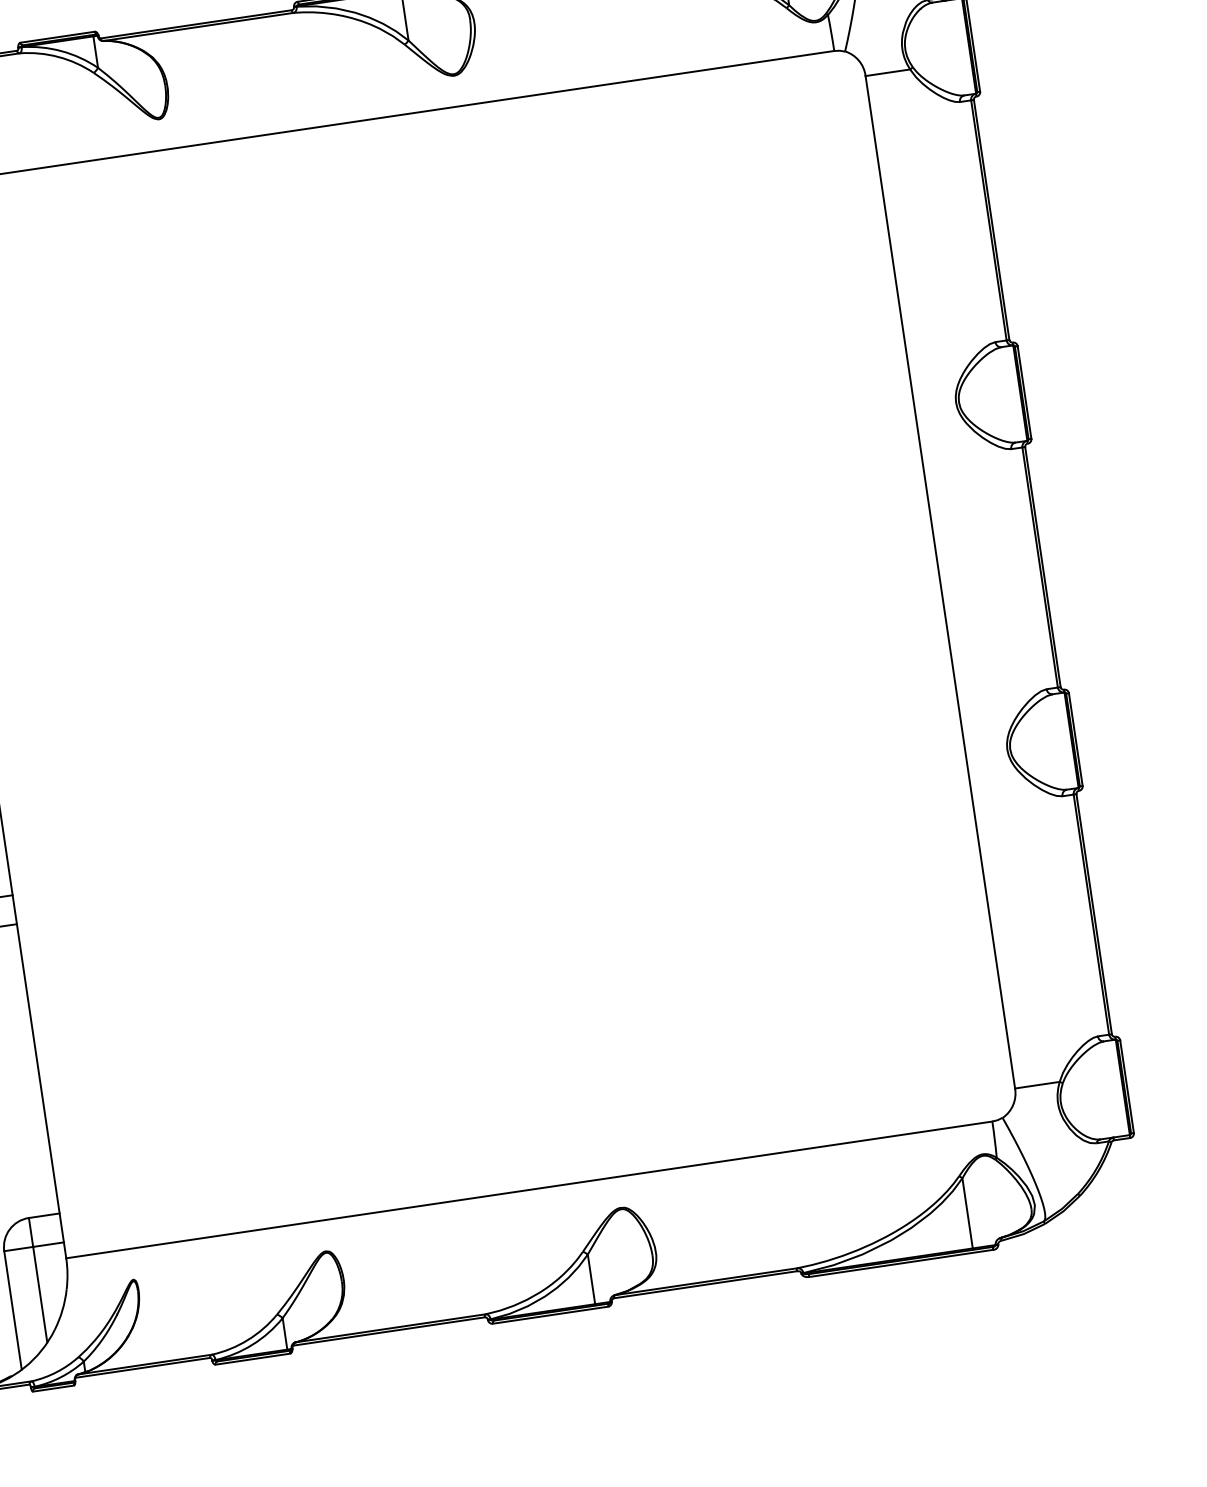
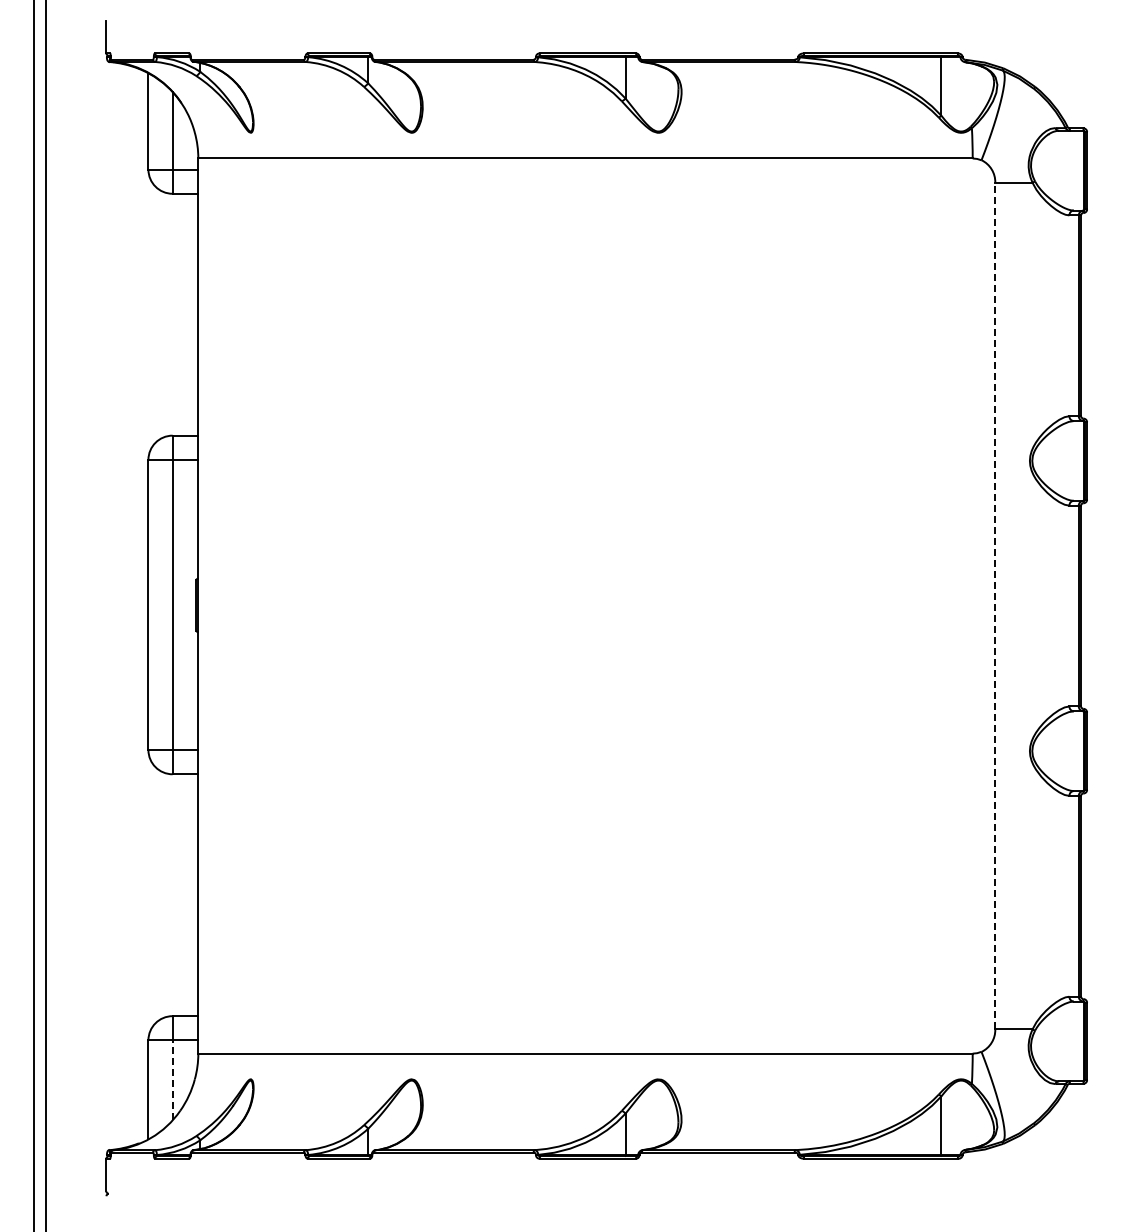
line: (940, 581) -> (995, 605), solid -> dashed
line: (40, 1294) -> (172, 1080), solid -> dashed

